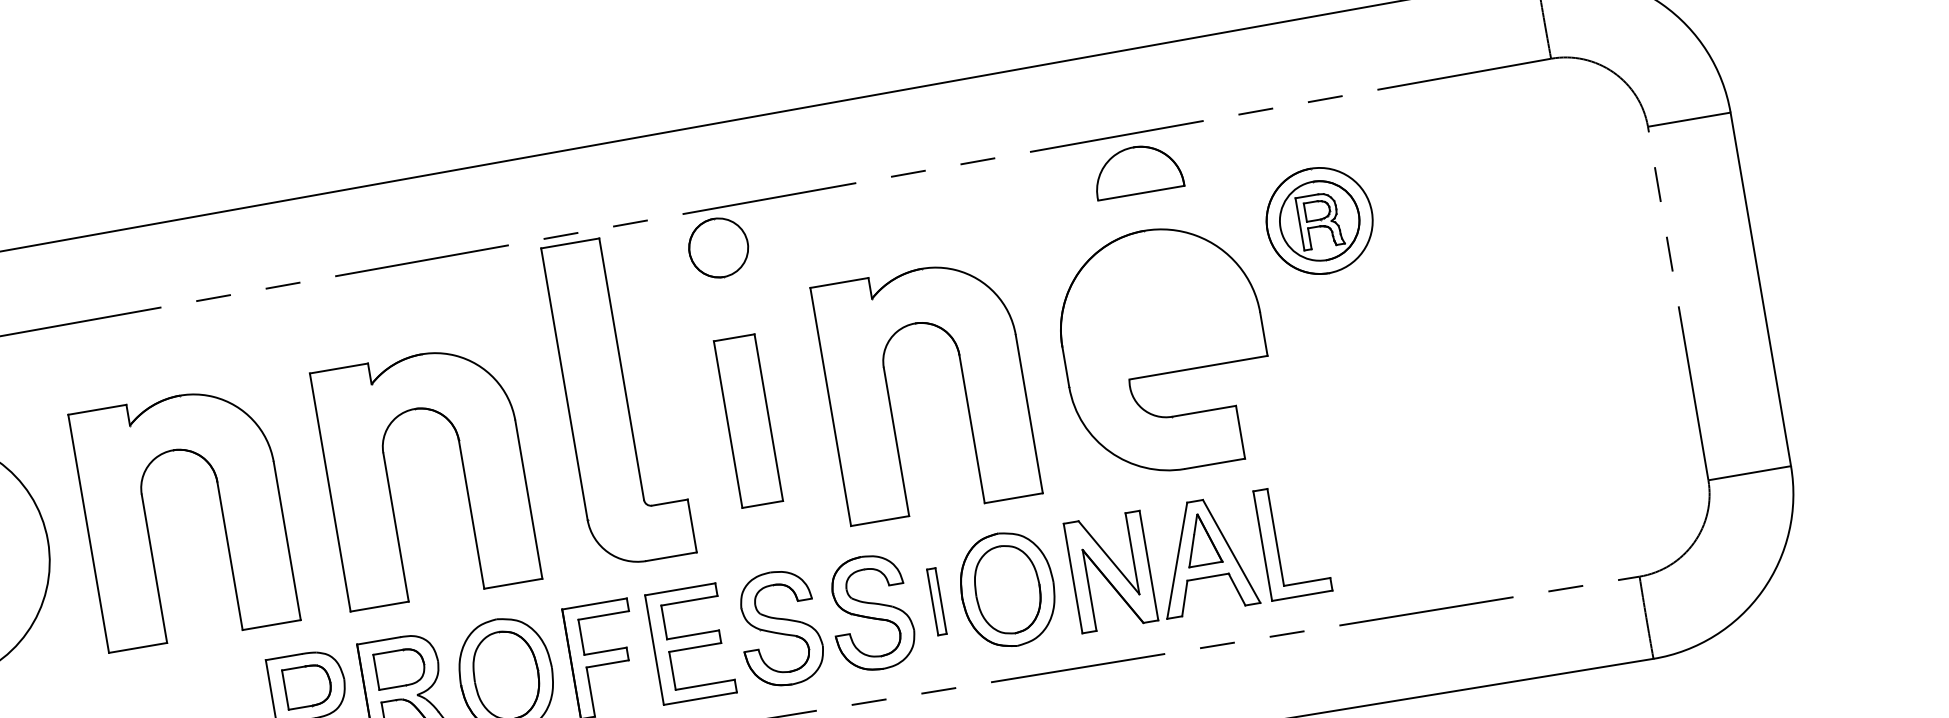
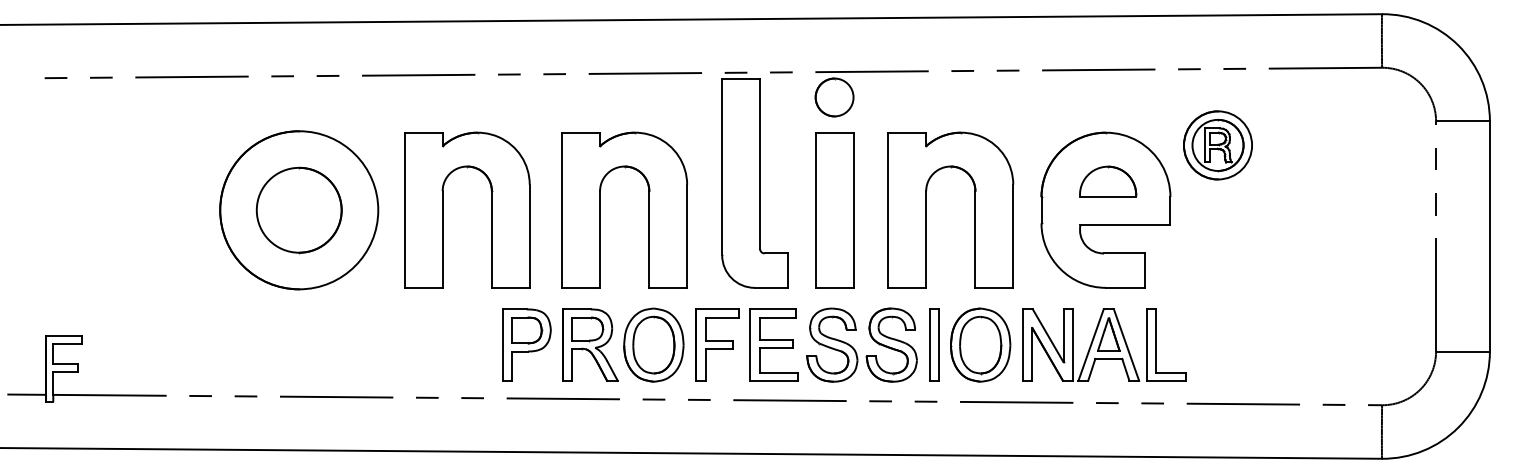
part: (1137, 170) -> (1108, 181), moved
part: (748, 421) -> (834, 210), size x1.43
part: (936, 600) -> (934, 344), size x1.67

